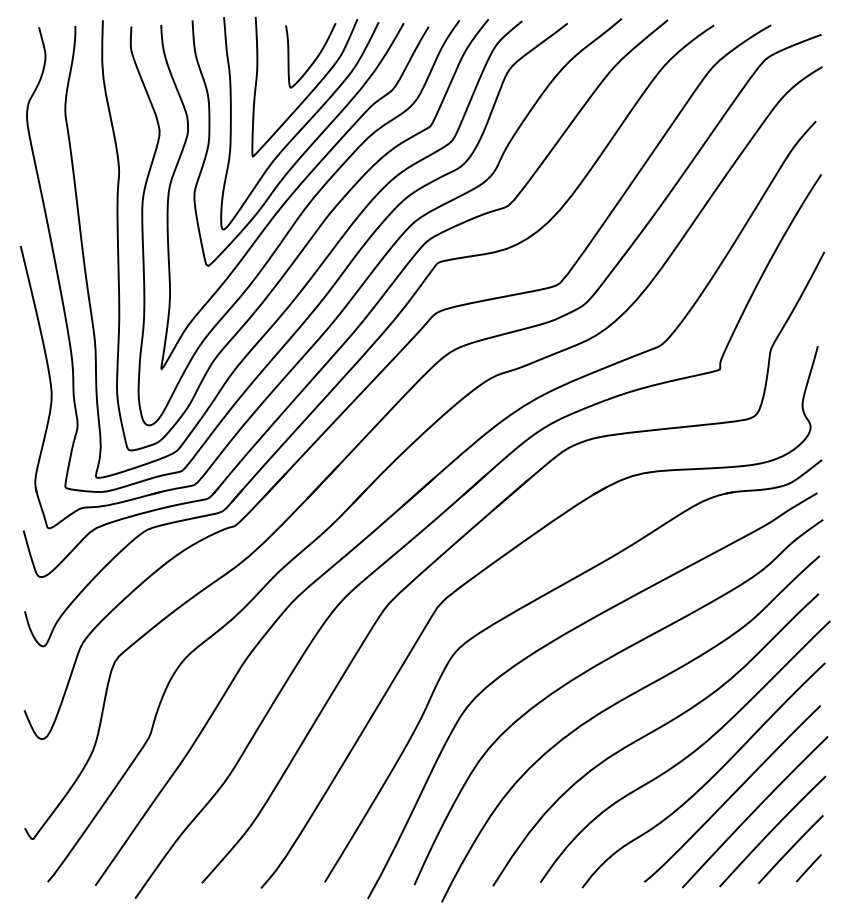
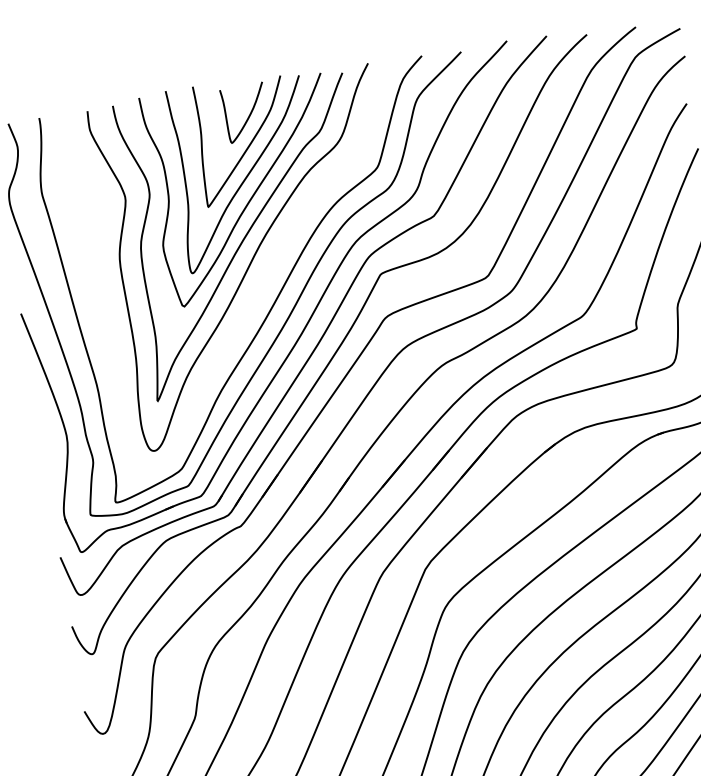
curve: (304, 245) -> (264, 276), removed

